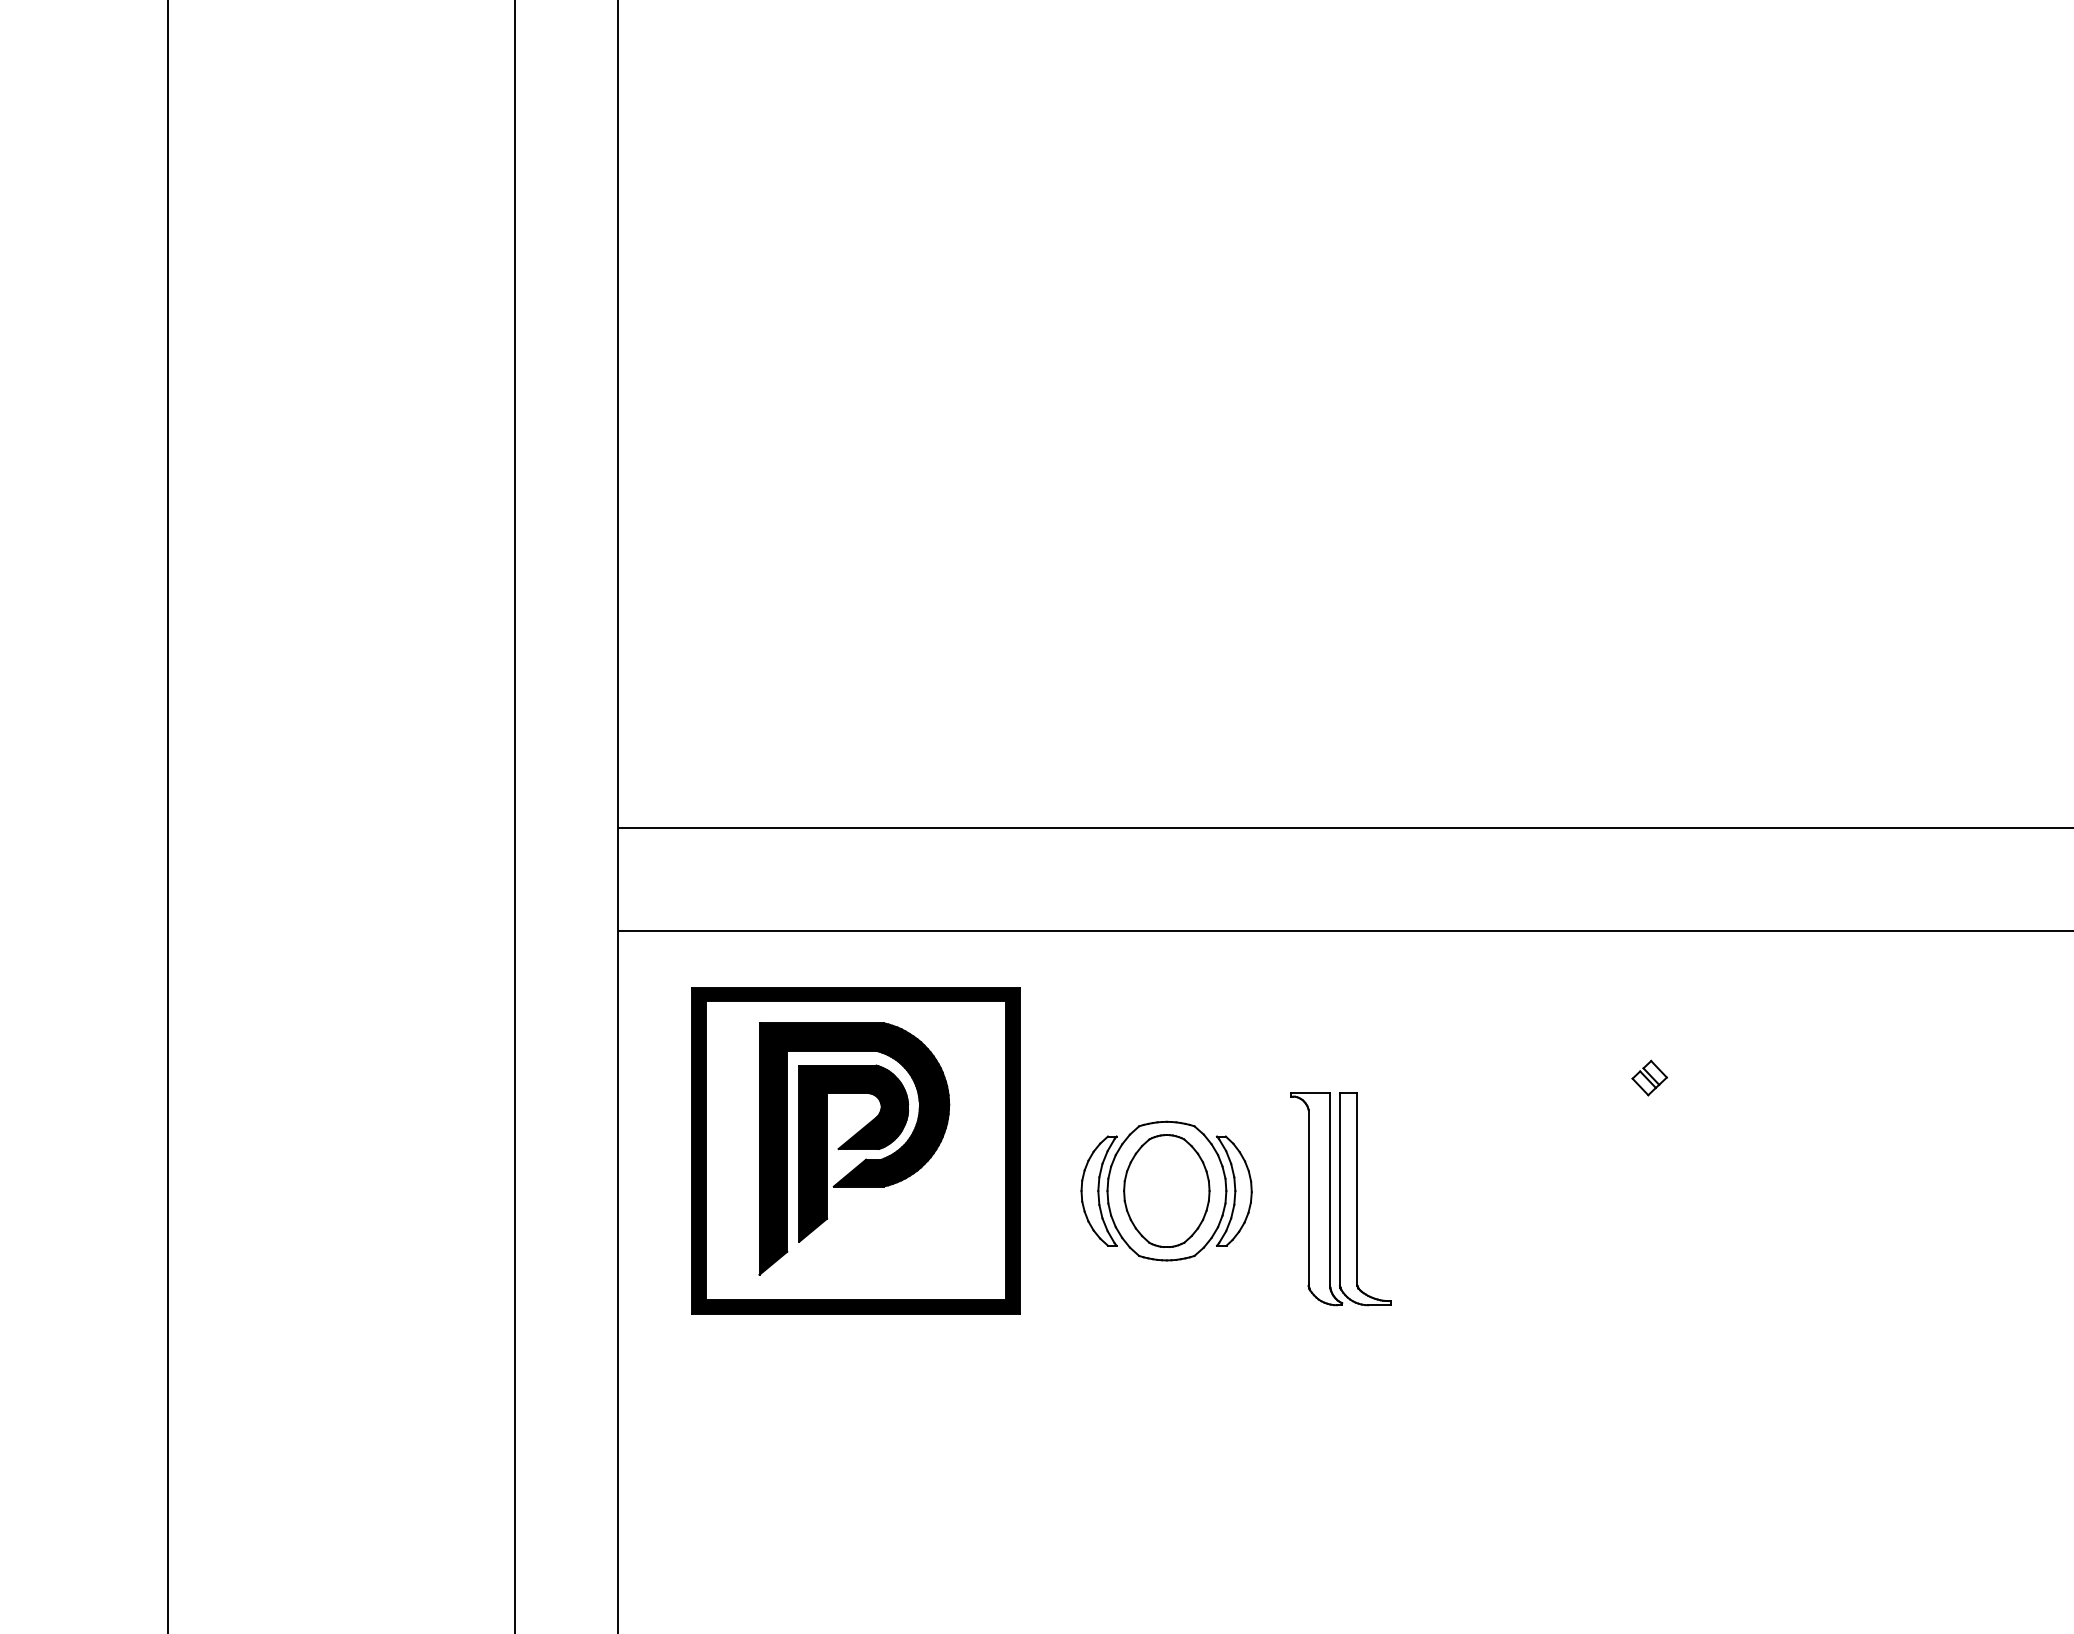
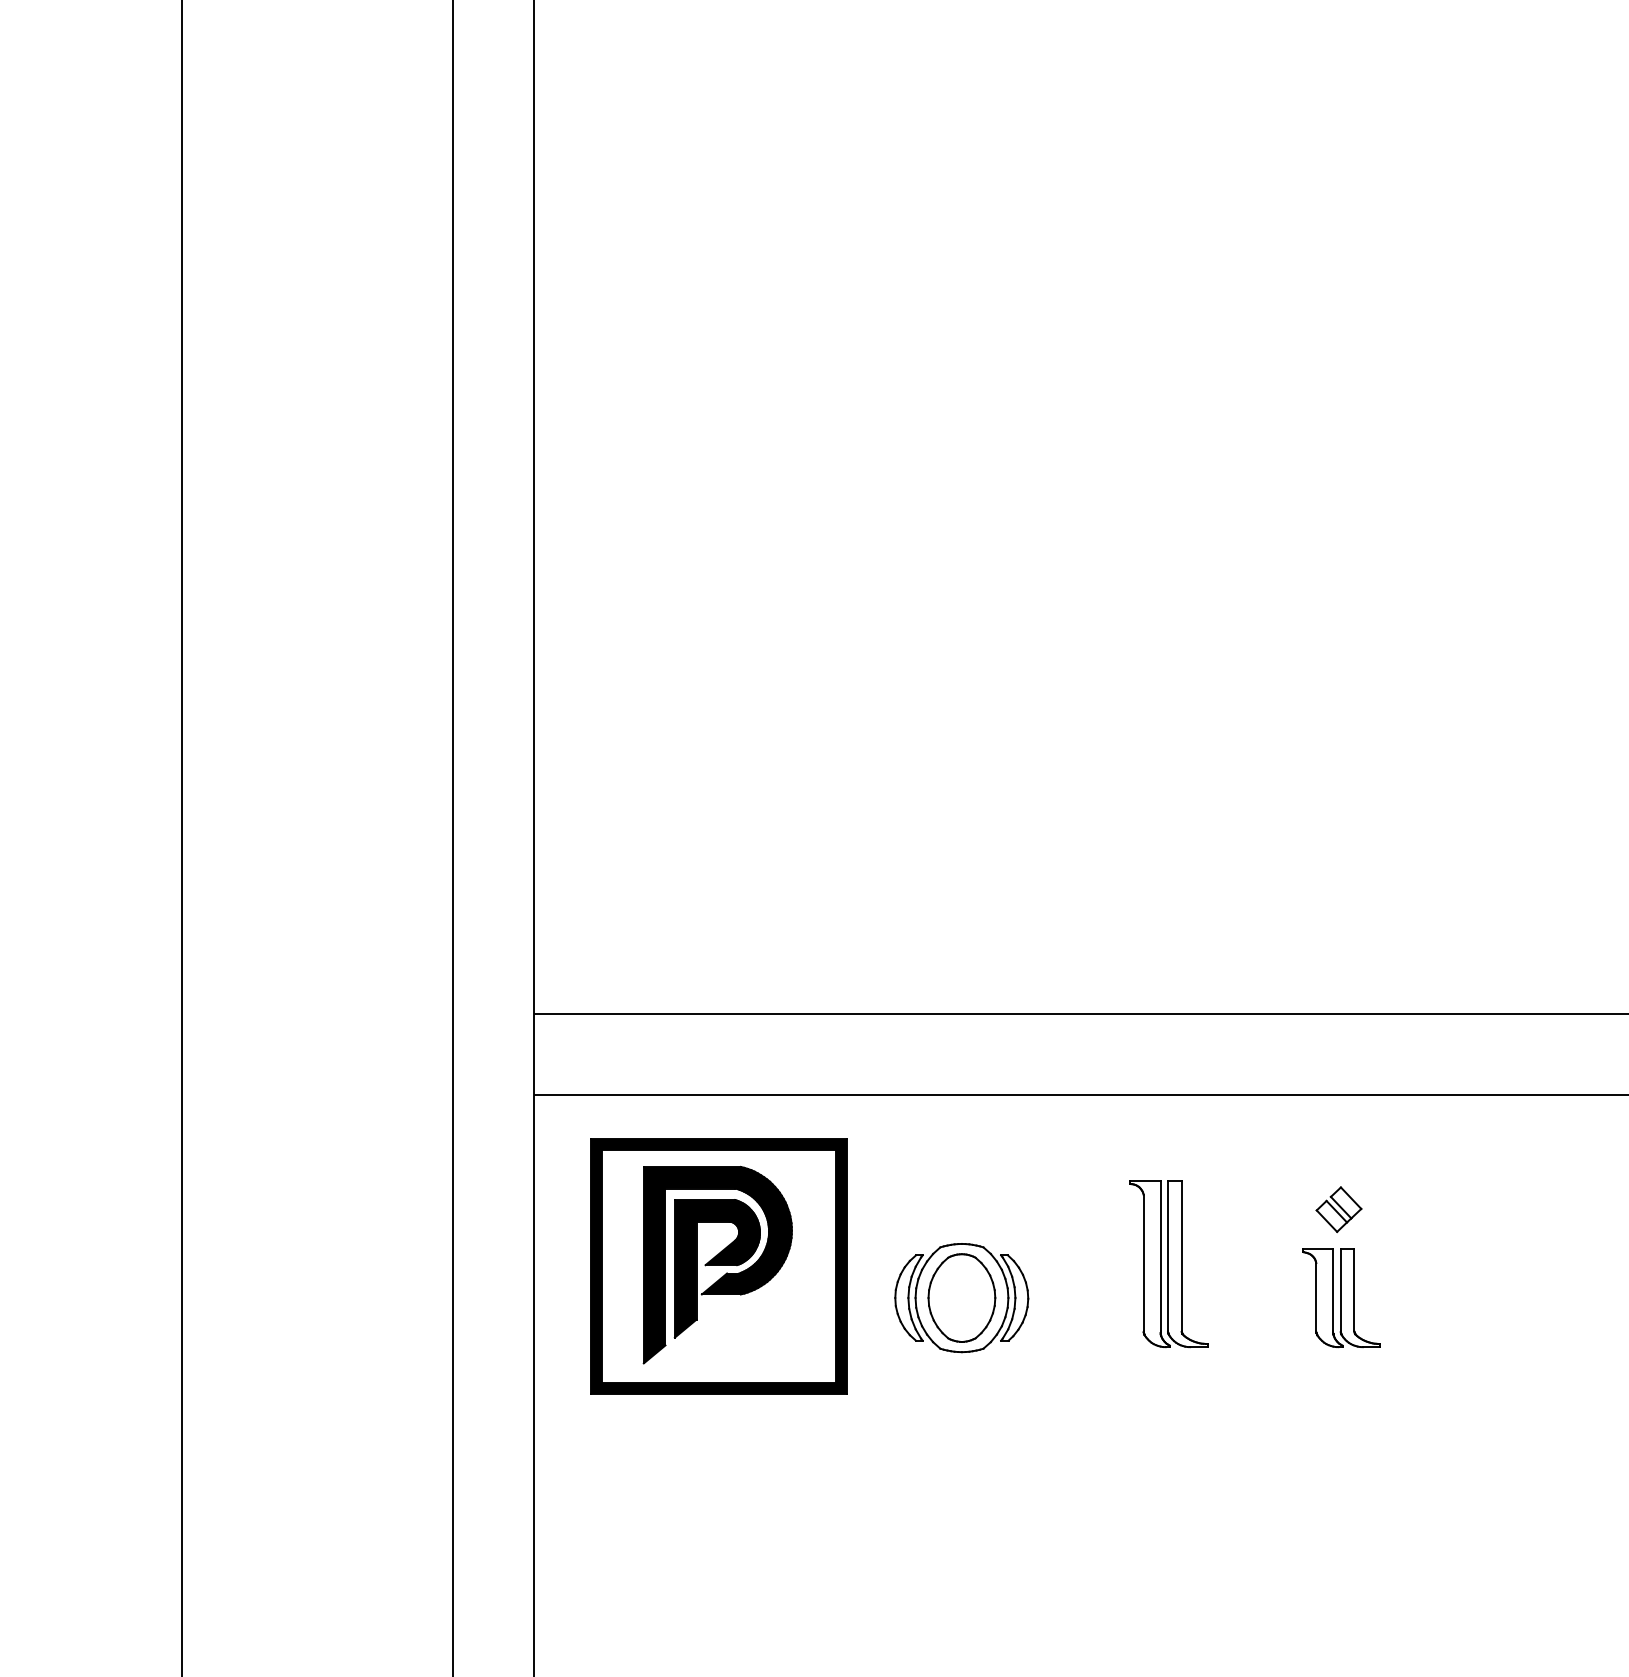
part: (1649, 1077) -> (1338, 1209), size x1.67
part: (1652, 1191) -> (1341, 1298), added
part: (1340, 1199) -> (1168, 1264), moved

